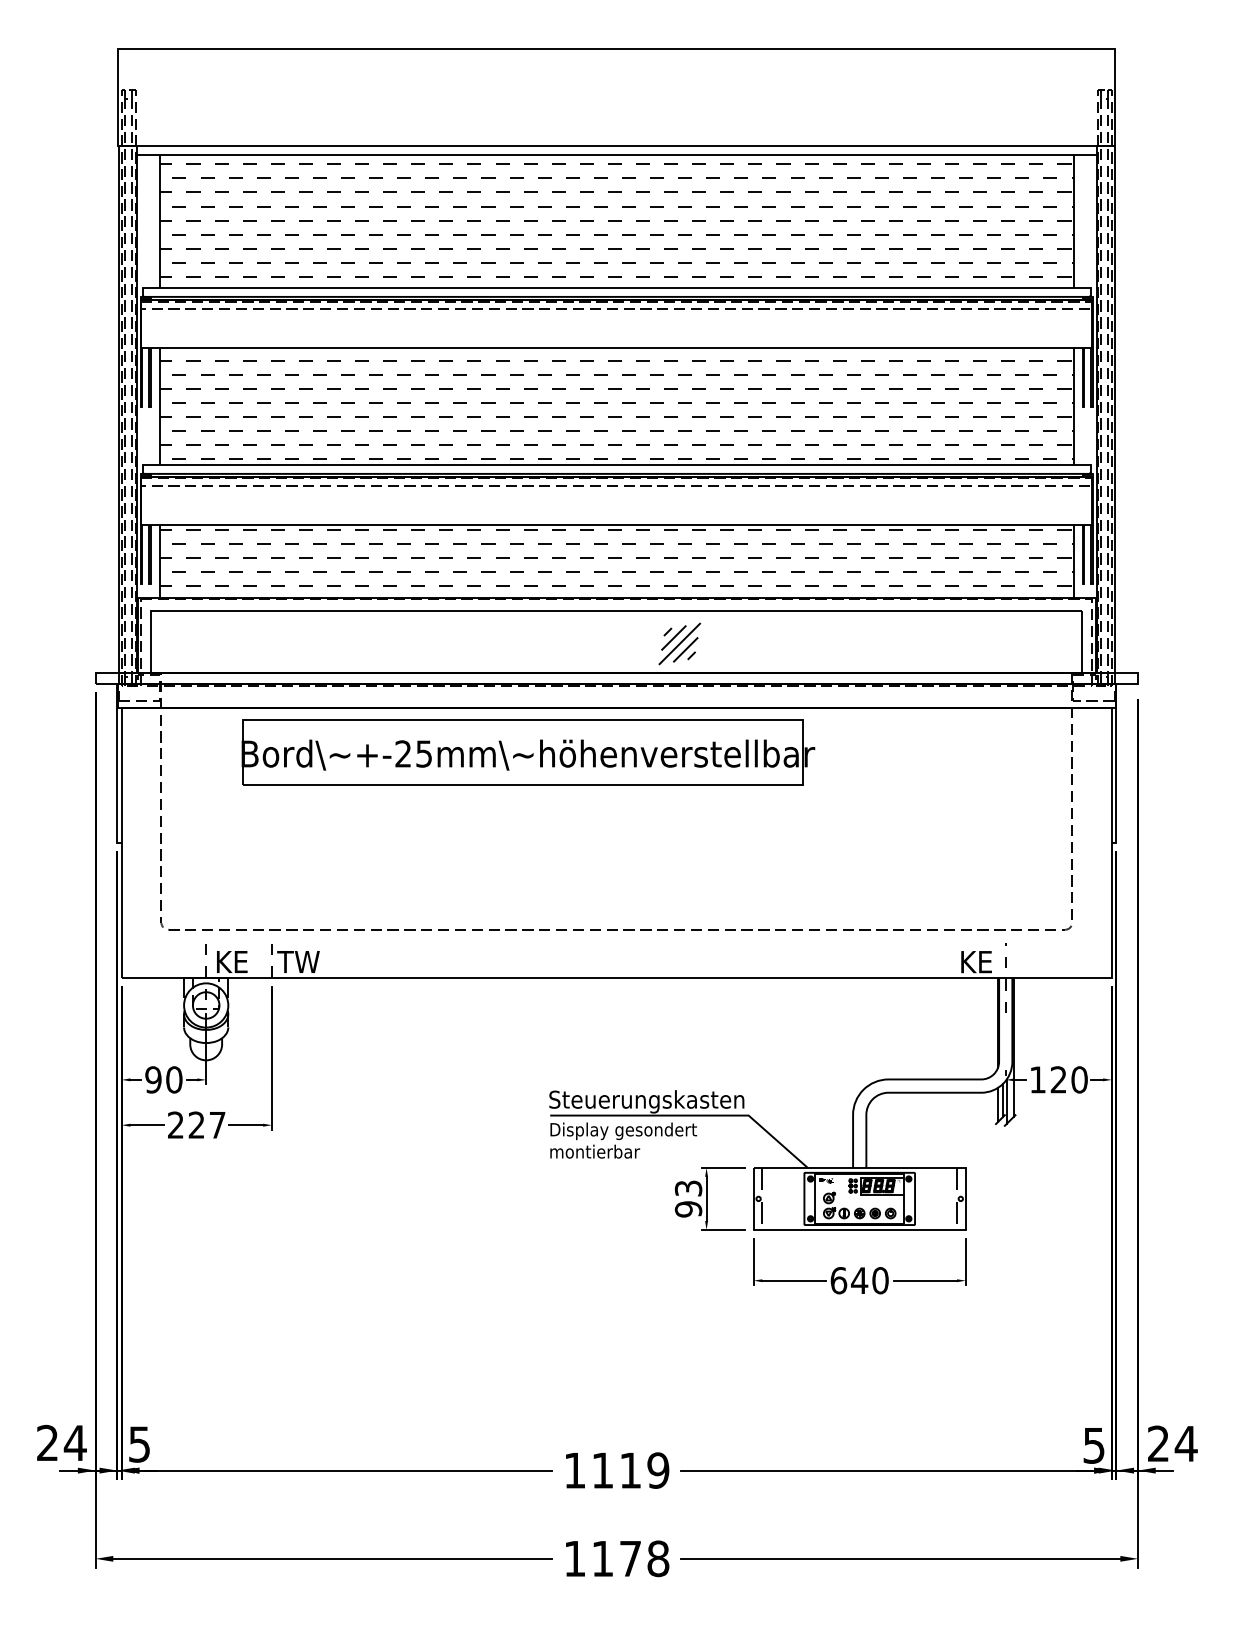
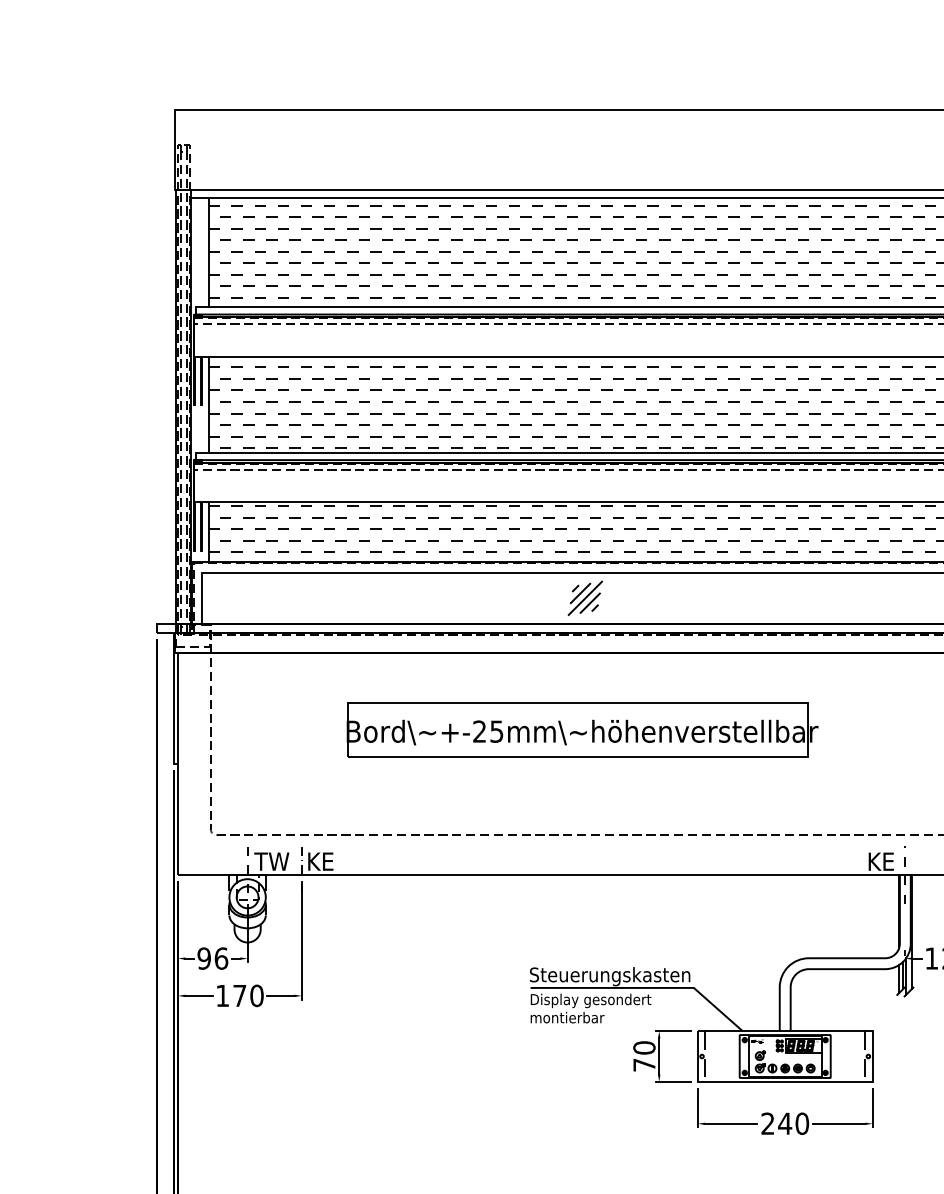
part: (679, 643) -> (585, 597), moved
part: (528, 752) -> (582, 730), moved
text: (235, 961) -> (271, 861), KE -> TW
text: (298, 961) -> (323, 861), TW -> KE
text: (174, 1079) -> (221, 958), 90 -> 96
text: (196, 1124) -> (239, 995), 227 -> 170
text: (688, 1198) -> (644, 1056), 93 -> 70
text: (838, 1280) -> (767, 1123), 640 -> 240

